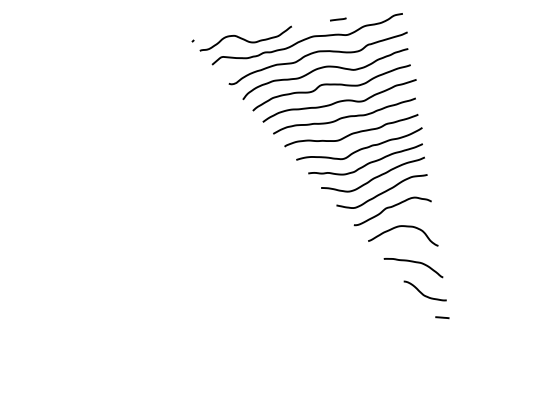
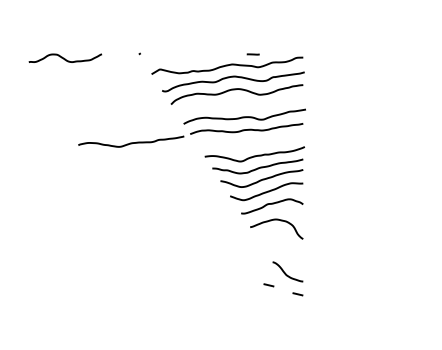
curve: (246, 38) -> (65, 58), moved
curve: (331, 86) -> (240, 104), removed
curve: (352, 132) -> (131, 142), moved
curve: (413, 263) -> (282, 249), removed
curve: (403, 312) -> (268, 285), added

